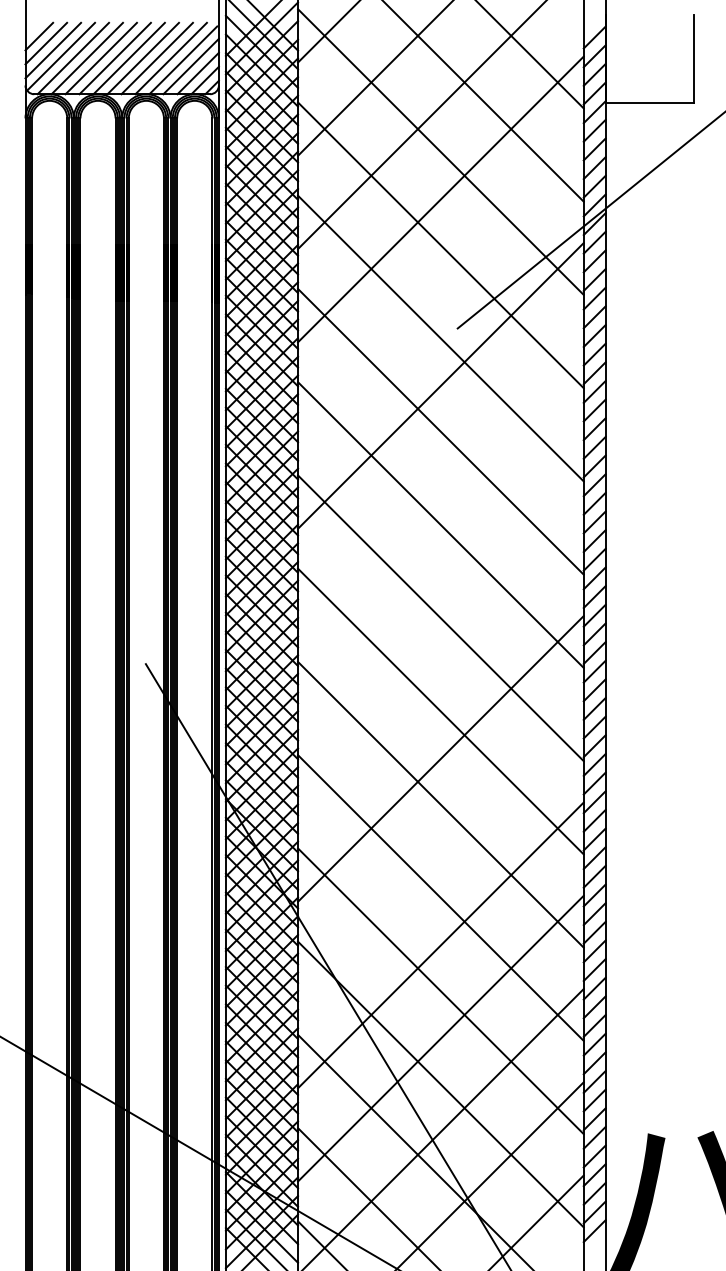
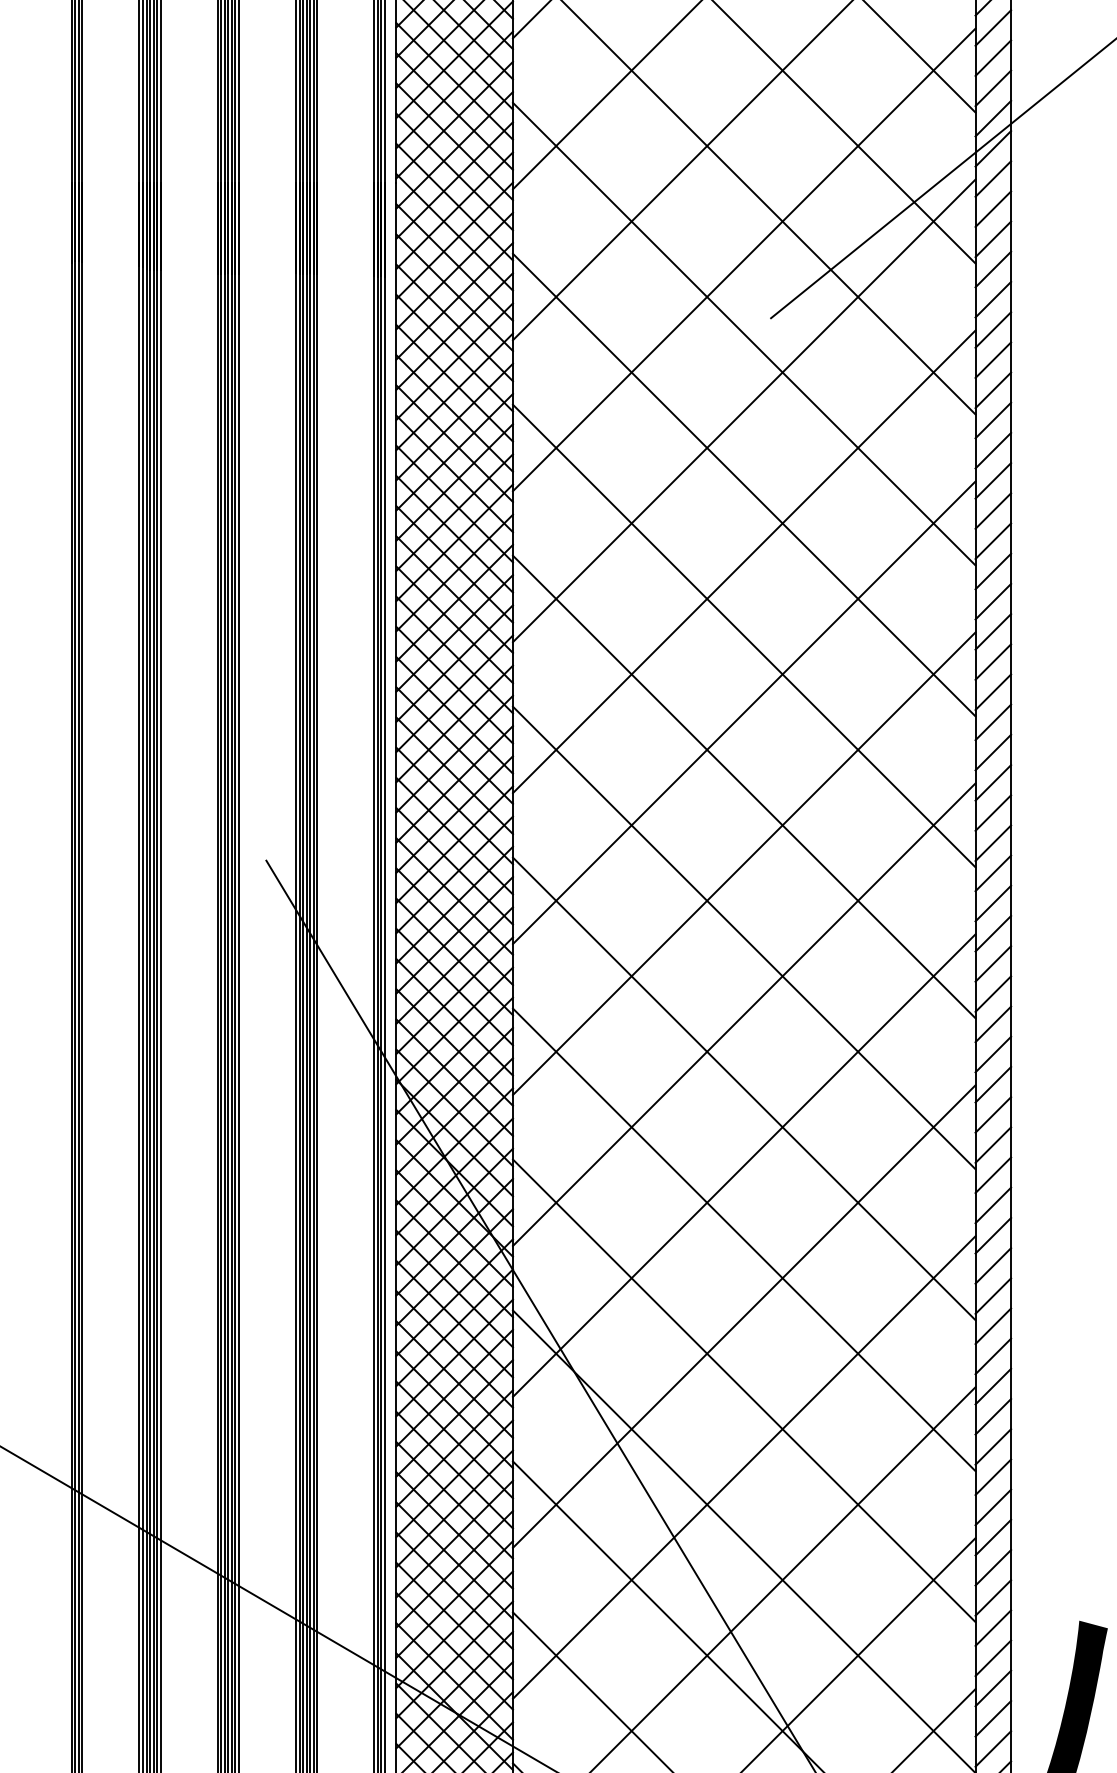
line: (440, 292) -> (743, 259), added
line: (440, 479) -> (743, 562), added
line: (440, 572) -> (743, 712), added
line: (440, 665) -> (743, 863), added
line: (440, 852) -> (743, 1166), added

